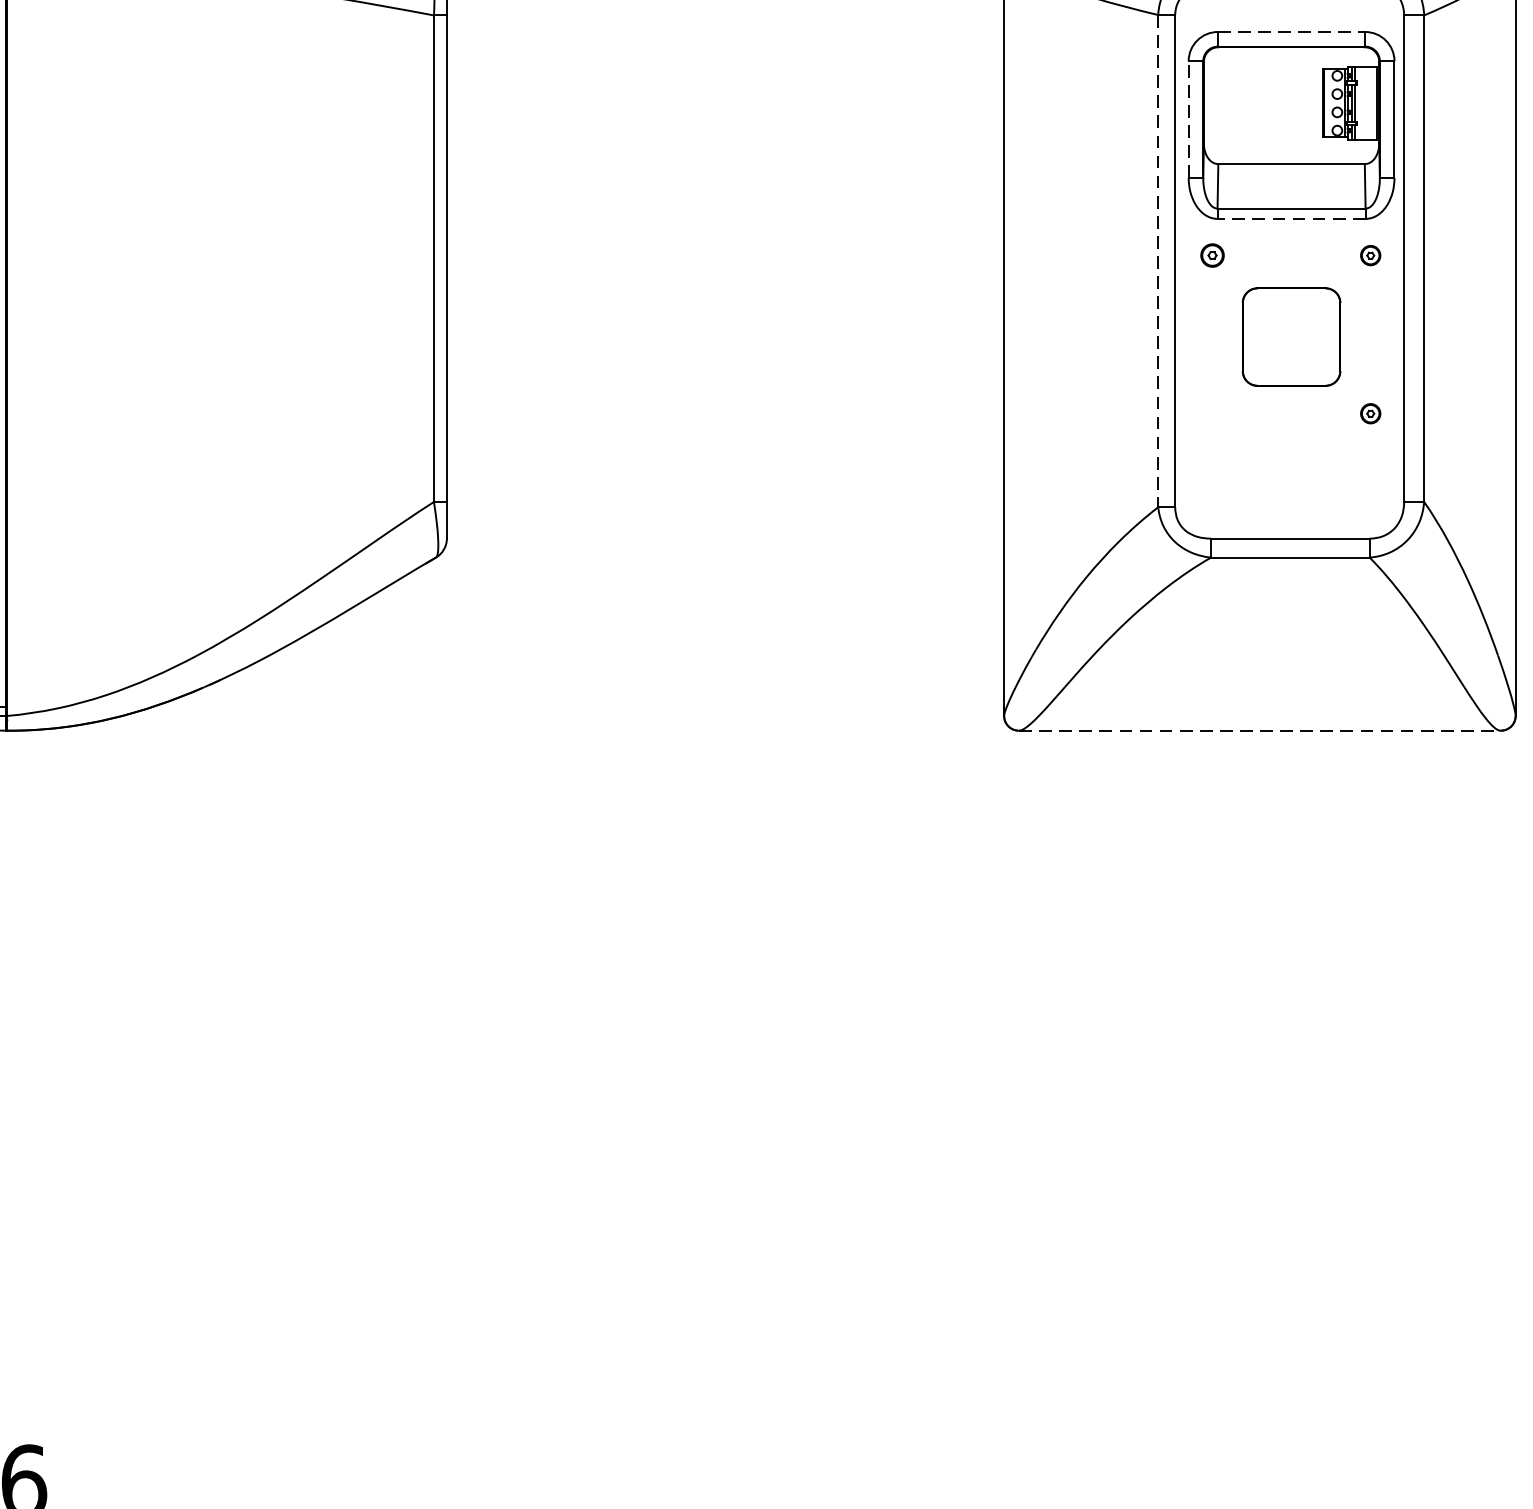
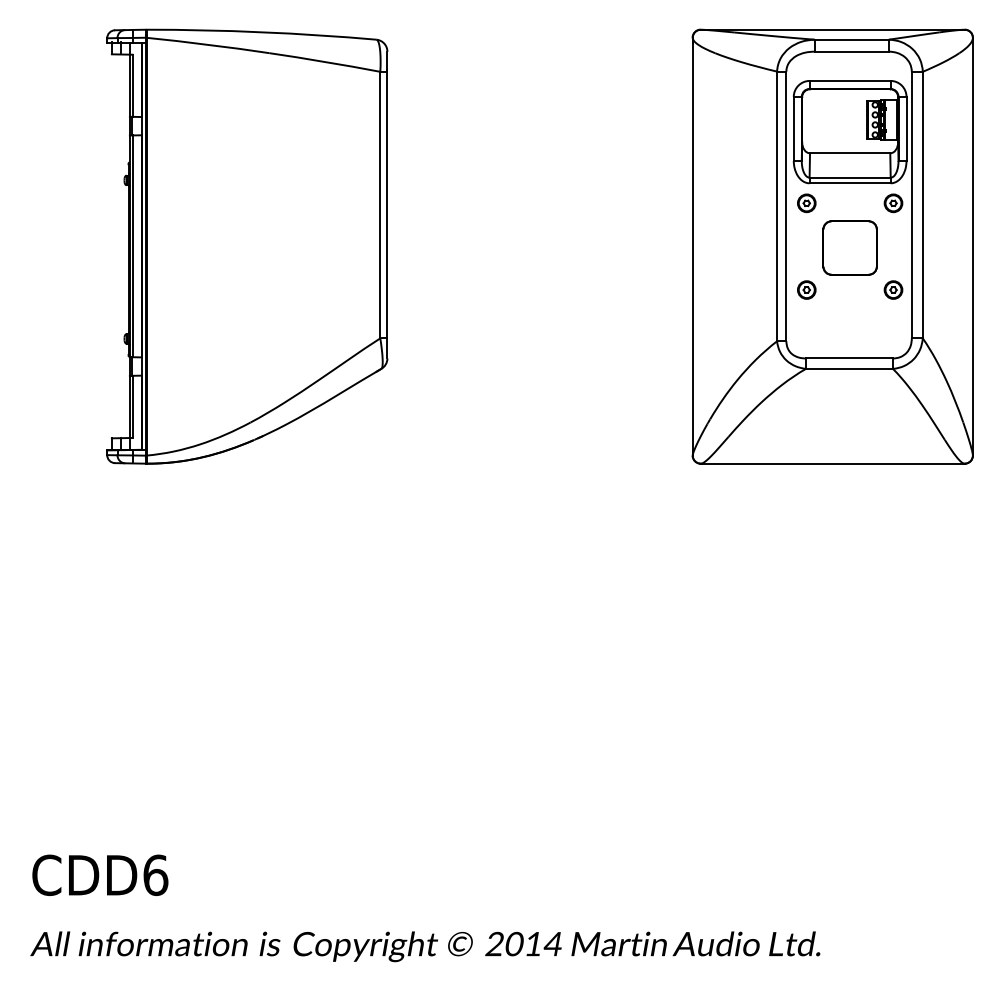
line: (1292, 31) -> (850, 80), dashed -> solid
line: (1188, 118) -> (793, 128), dashed -> solid
line: (1292, 219) -> (850, 183), dashed -> solid
part: (1211, 255) -> (806, 203), size x1.43
part: (1370, 255) -> (893, 203), size x1.67
line: (1158, 261) -> (777, 206), dashed -> solid
part: (1211, 412) -> (806, 289), added
part: (1370, 412) -> (893, 289), size x1.67
line: (1259, 730) -> (832, 463), dashed -> solid

